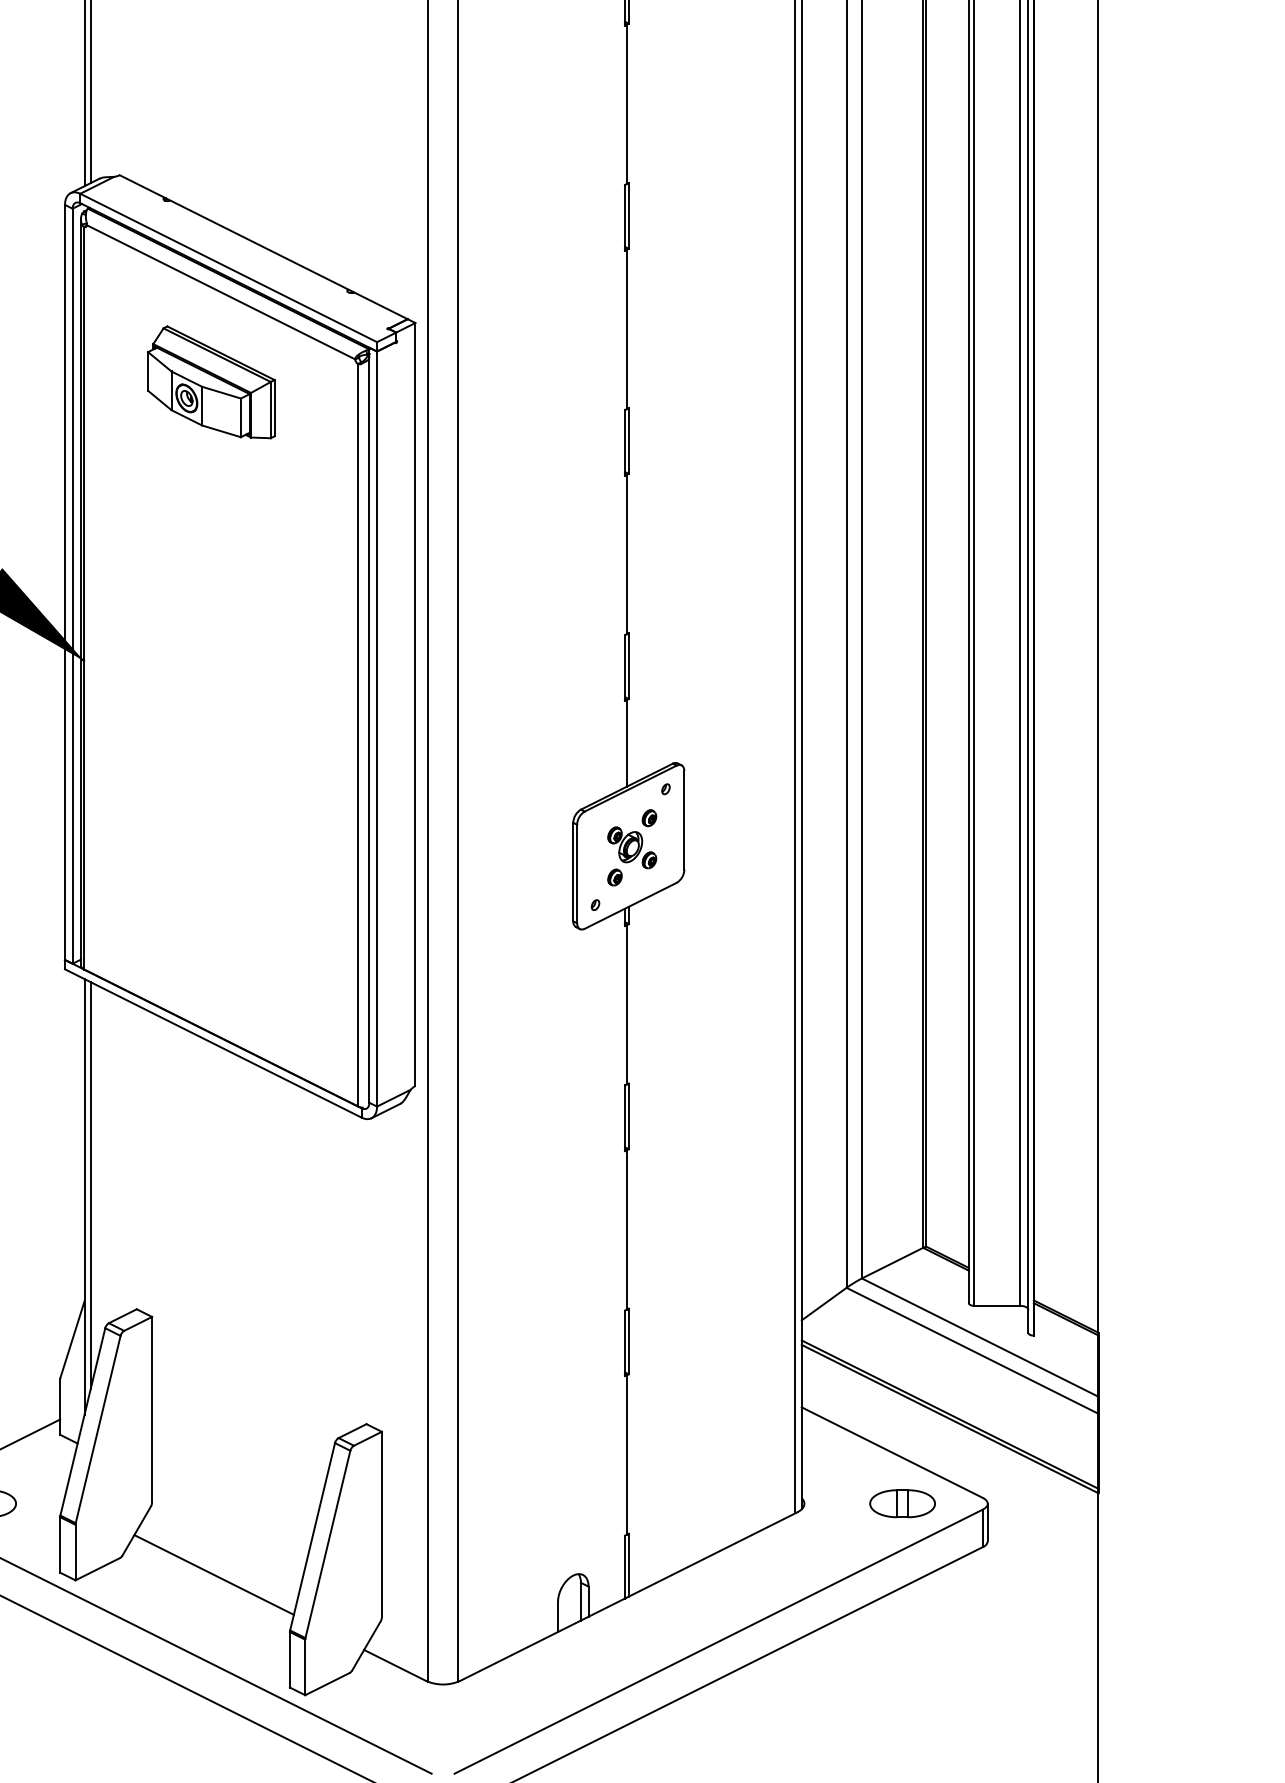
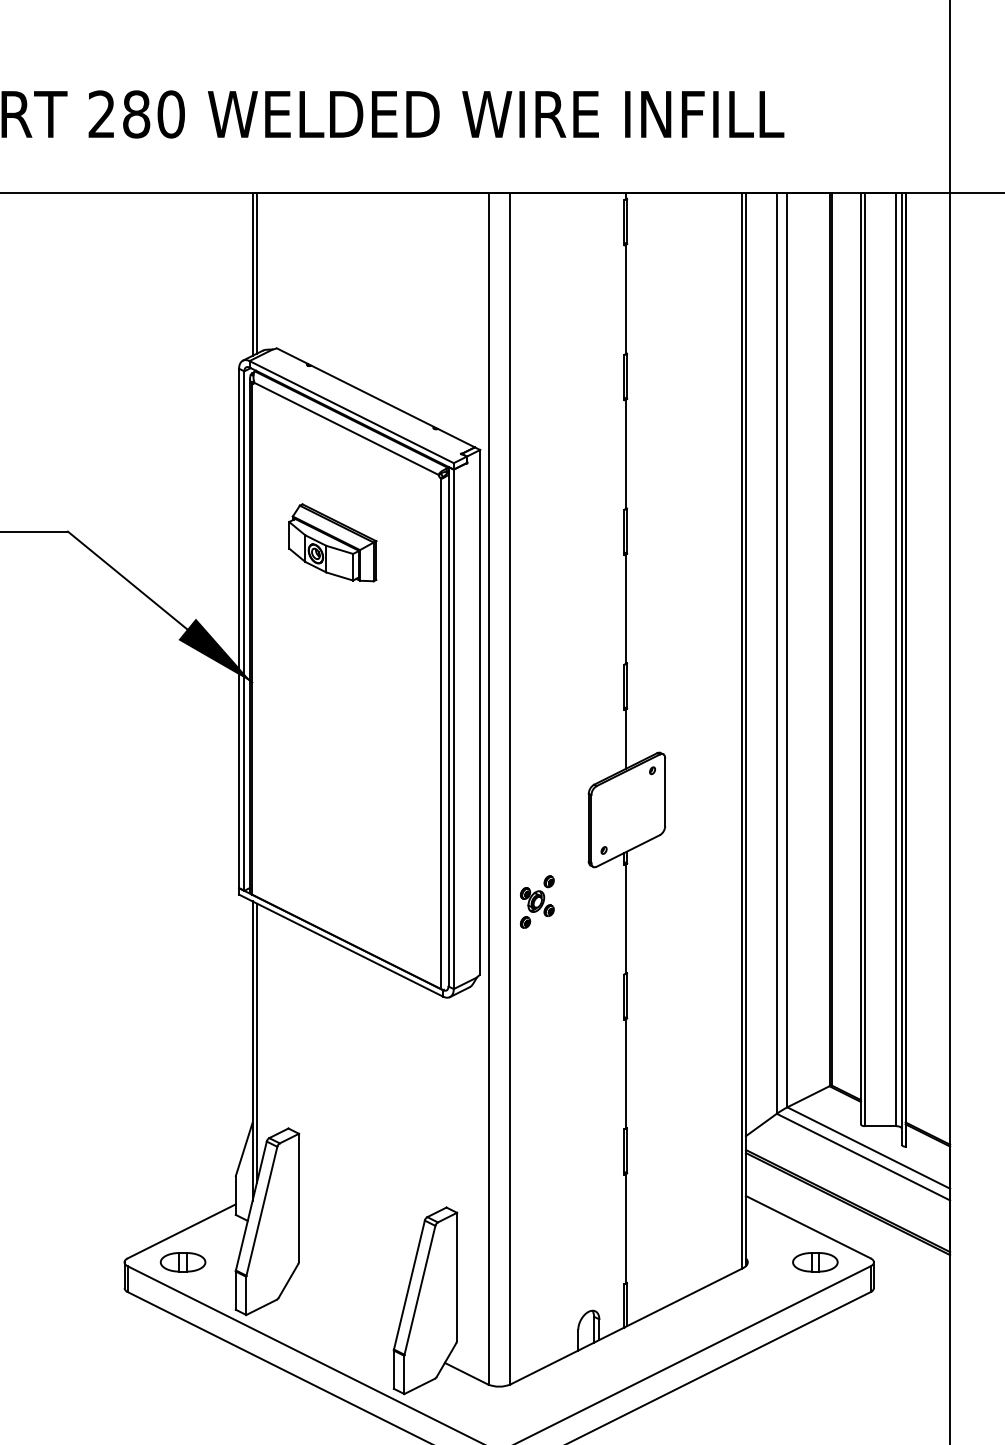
part: (210, 381) -> (332, 542), moved
part: (632, 847) -> (537, 901), moved
line: (213, 1573) -> (341, 1310), removed

